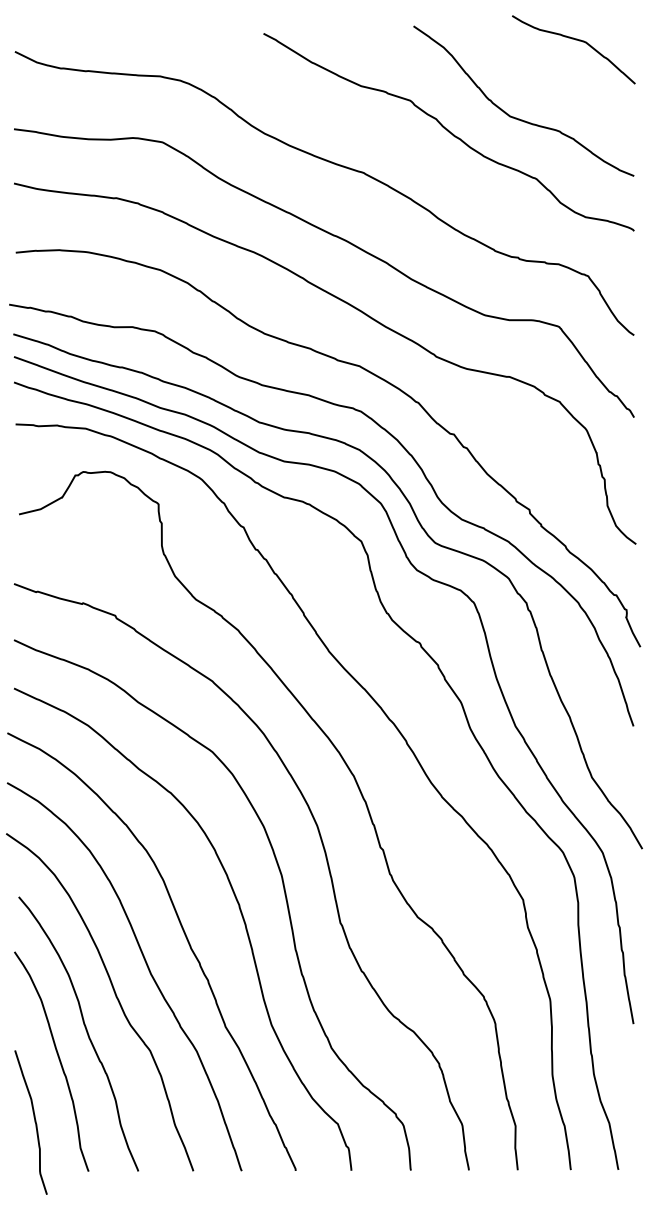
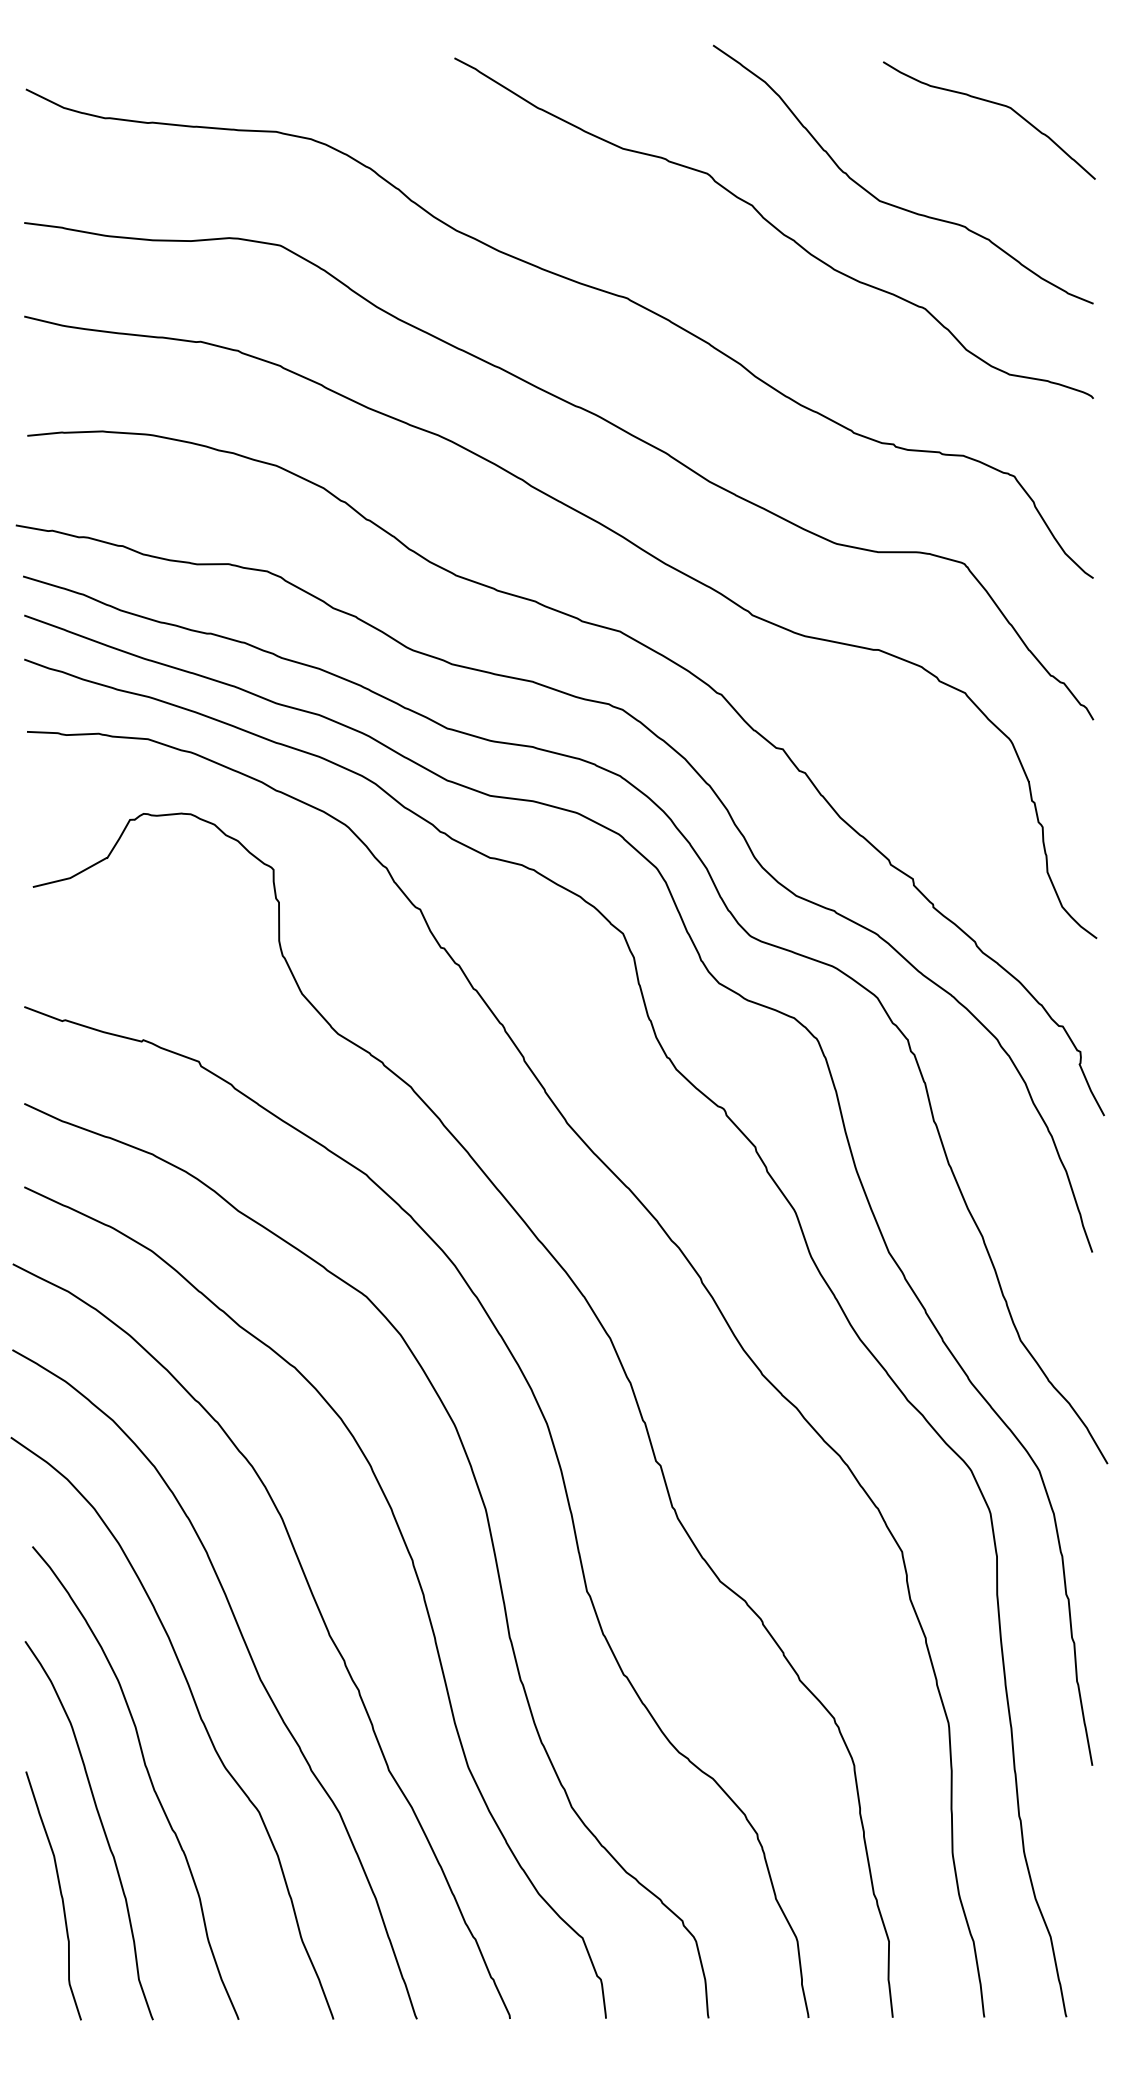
curve: (575, 40) -> (992, 104), moved
curve: (34, 1122) -> (59, 1895), moved

